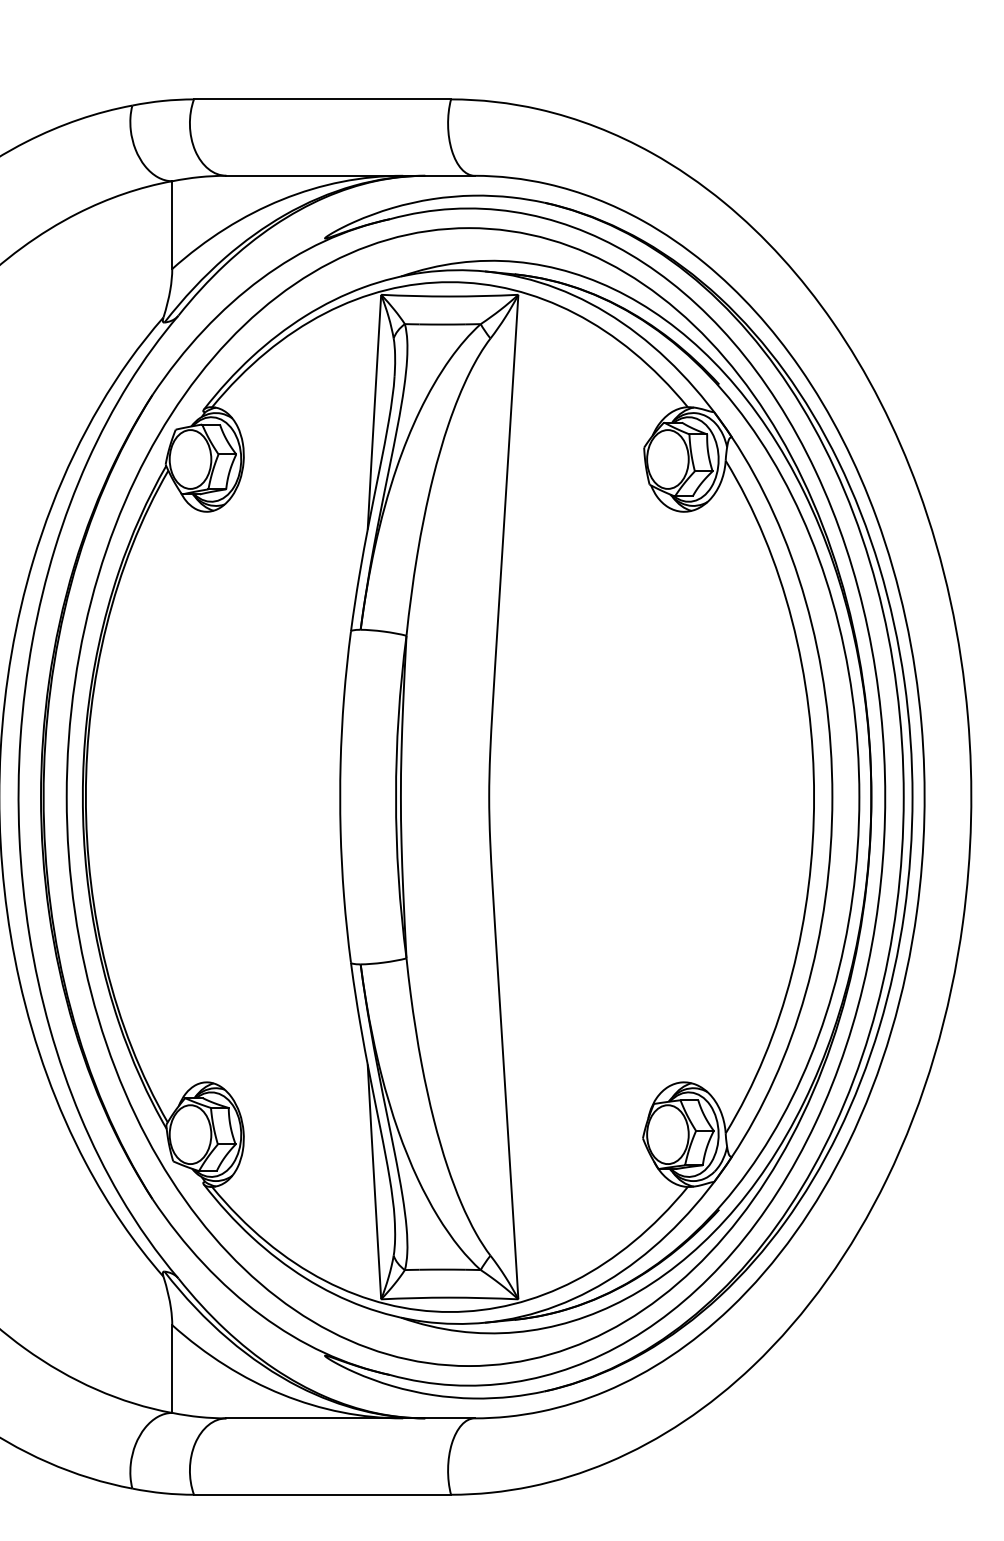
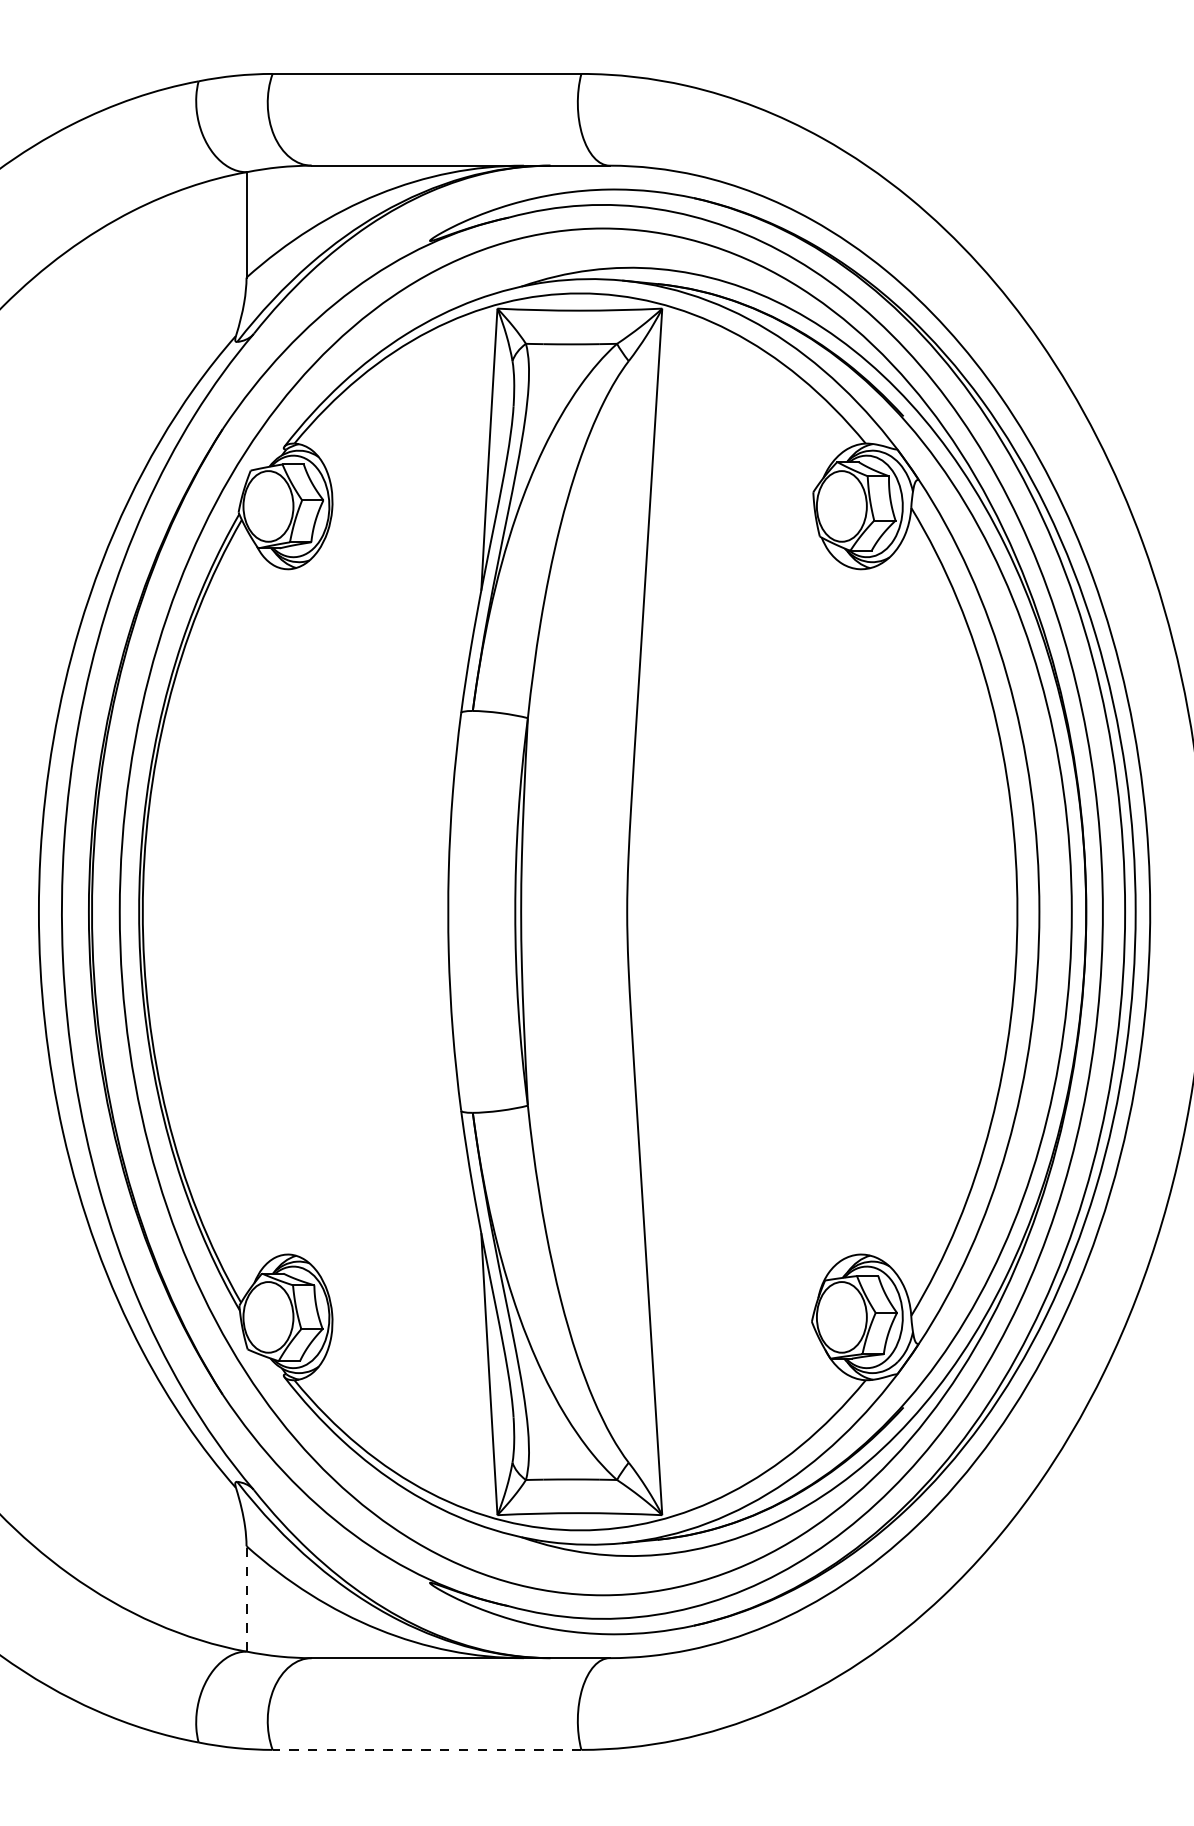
line: (172, 1369) -> (246, 1599), solid -> dashed
line: (322, 1494) -> (426, 1749), solid -> dashed

